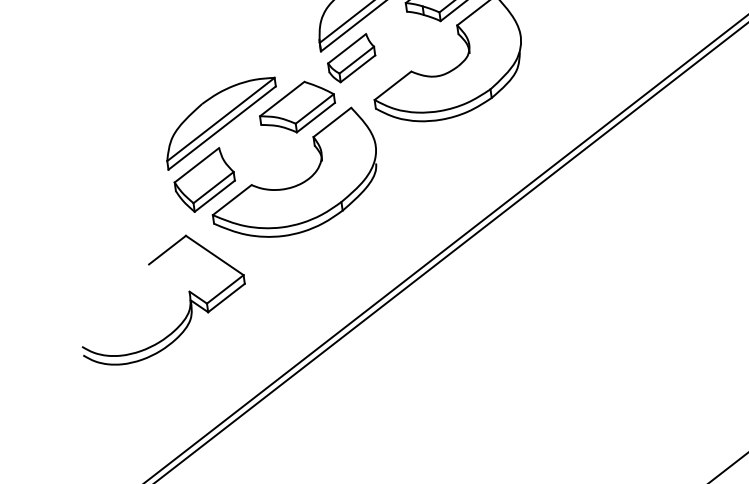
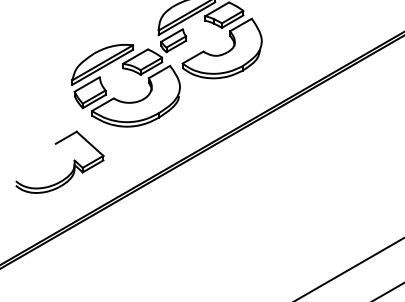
part: (187, 293) -> (73, 161), moved

